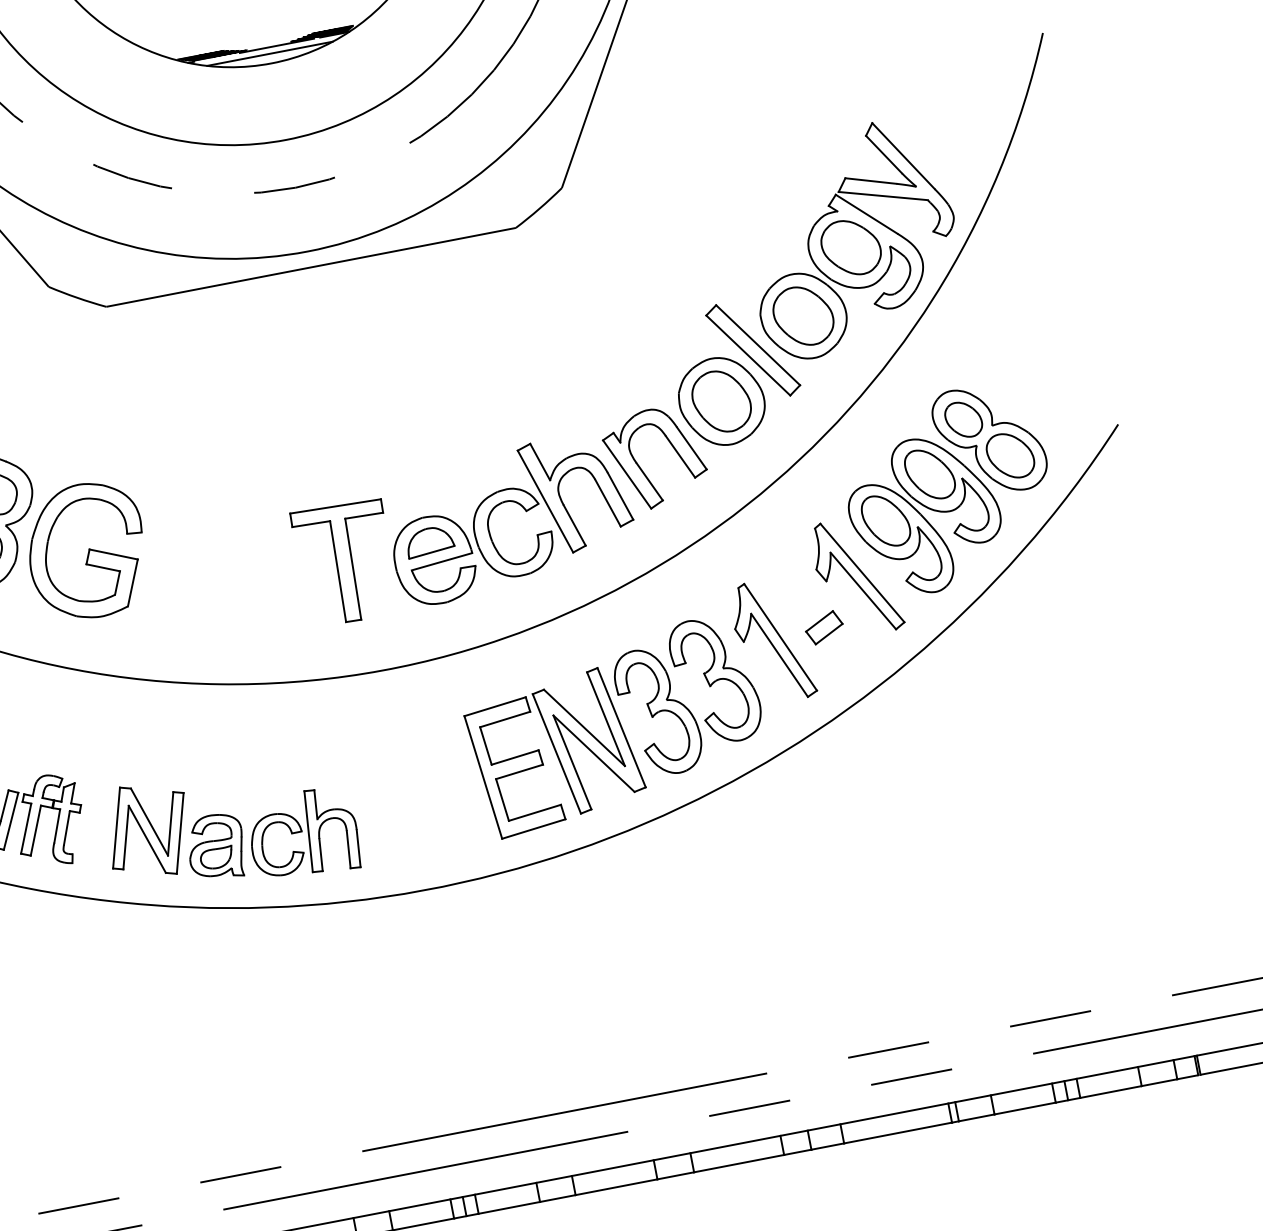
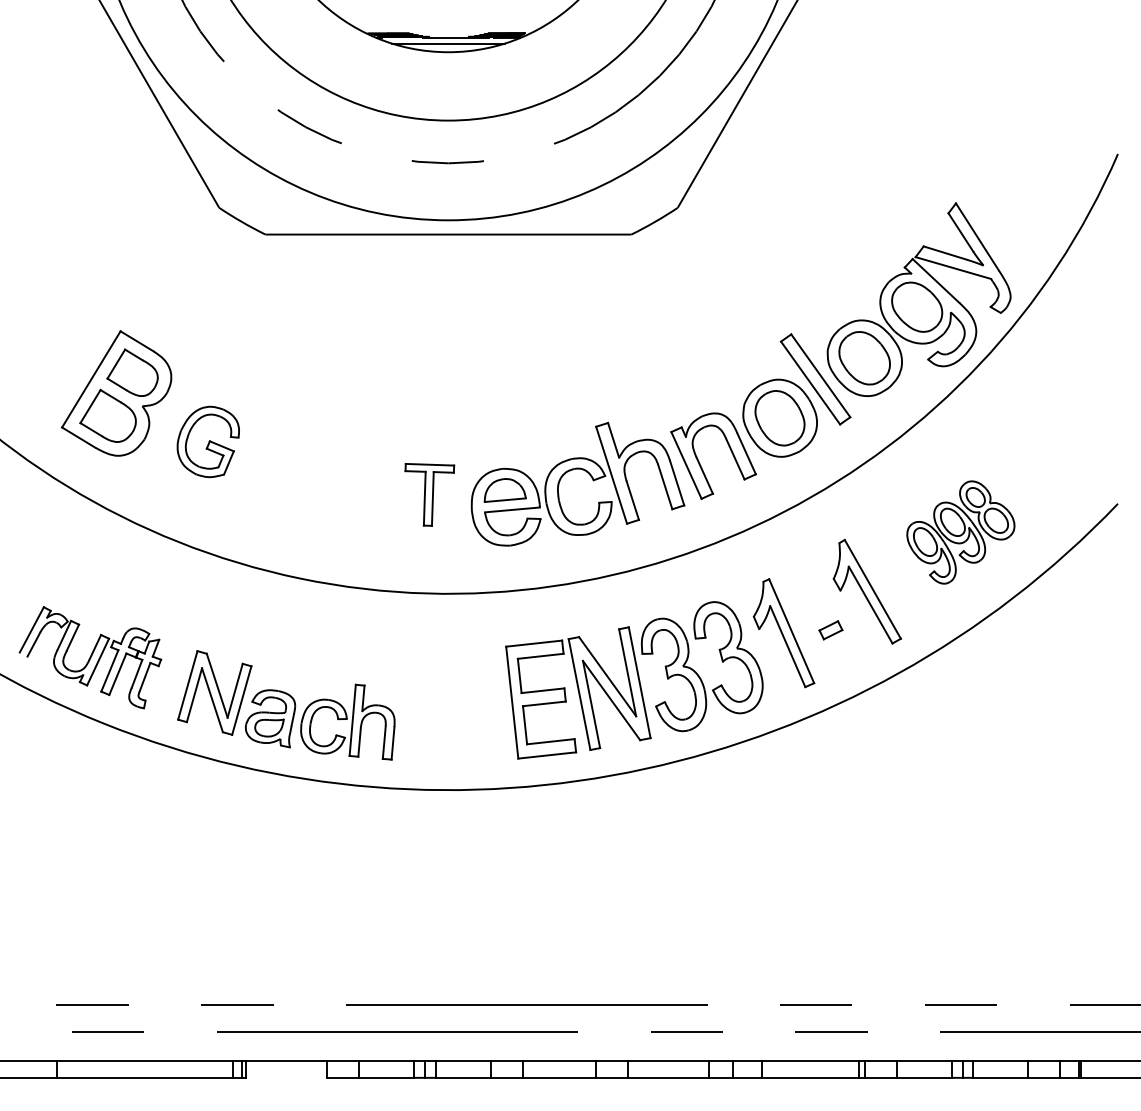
part: (948, 490) -> (960, 532), size x0.6
part: (87, 550) -> (208, 441), size x0.6
part: (345, 562) -> (429, 494), size x0.6
part: (823, 628) -> (830, 630), size x0.7

